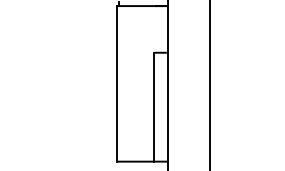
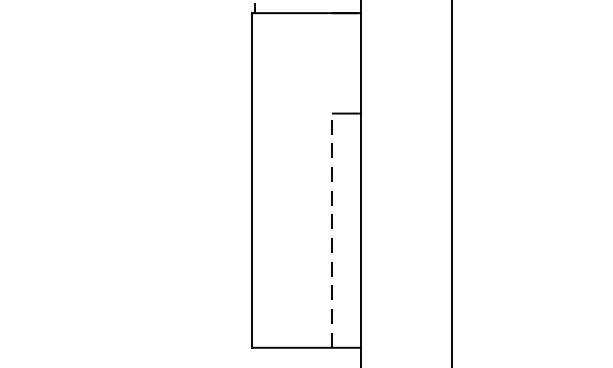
line: (154, 106) -> (332, 229), solid -> dashed

